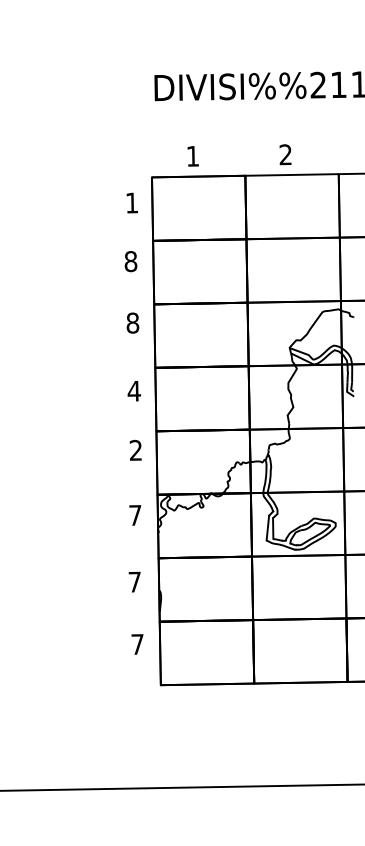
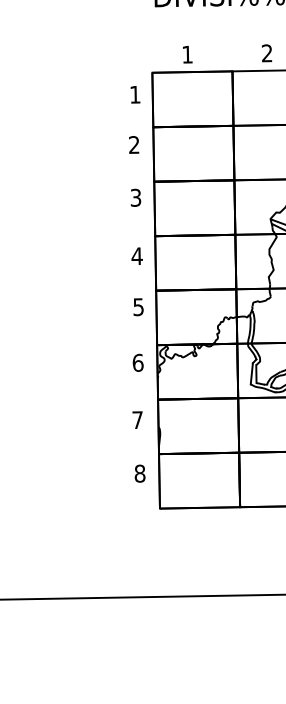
text: (130, 261) -> (133, 144), 8 -> 2
text: (132, 322) -> (135, 197), 8 -> 3
text: (135, 450) -> (138, 307), 2 -> 5
text: (135, 514) -> (138, 362), 7 -> 6
text: (137, 644) -> (139, 473), 7 -> 8

